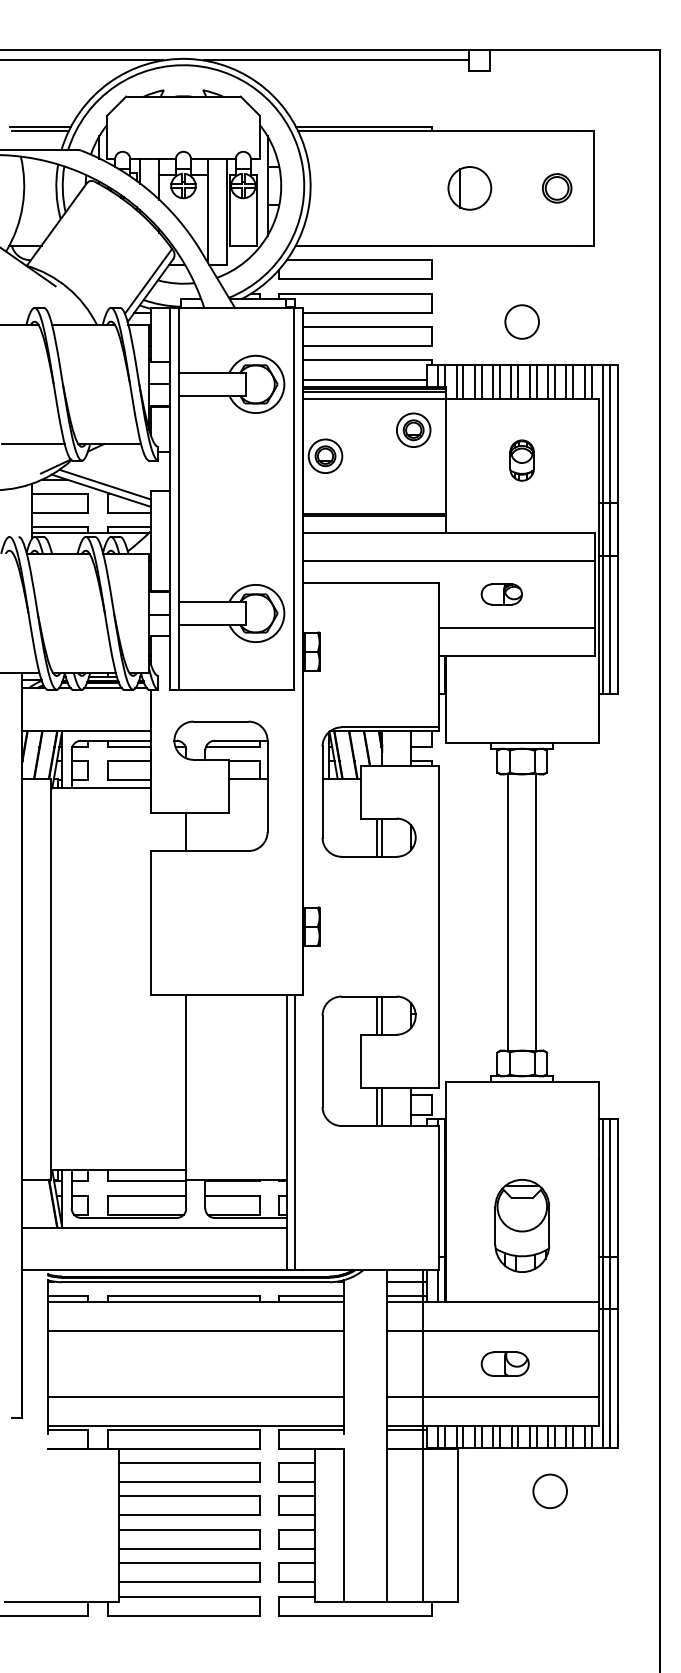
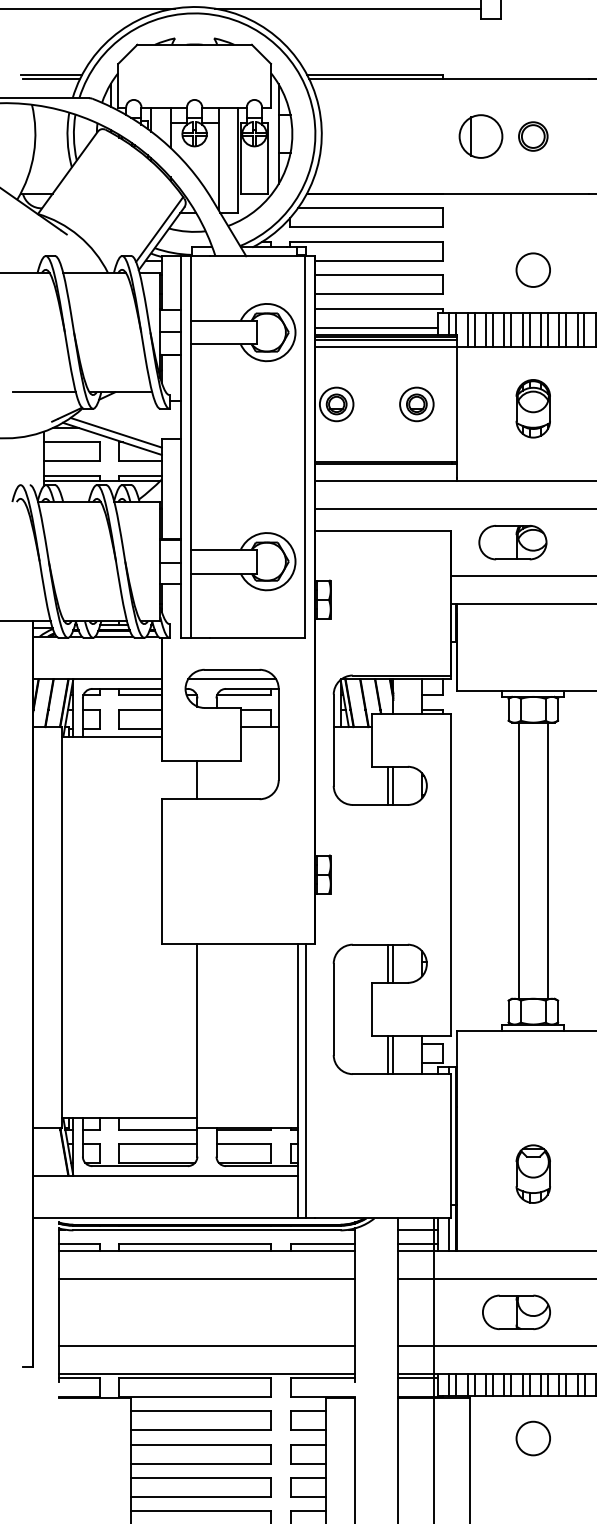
part: (557, 188) -> (533, 136), moved
part: (413, 429) -> (416, 403), moved
part: (521, 460) -> (532, 408), size x1.43
part: (501, 594) -> (512, 542), size x1.67
line: (220, 731) -> (231, 679), added
part: (521, 1225) -> (532, 1173), size x0.62
part: (504, 1363) -> (515, 1311), size x1.43
circle: (549, 1491) -> (532, 1438), moved

